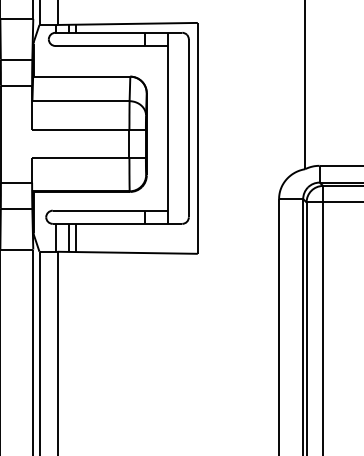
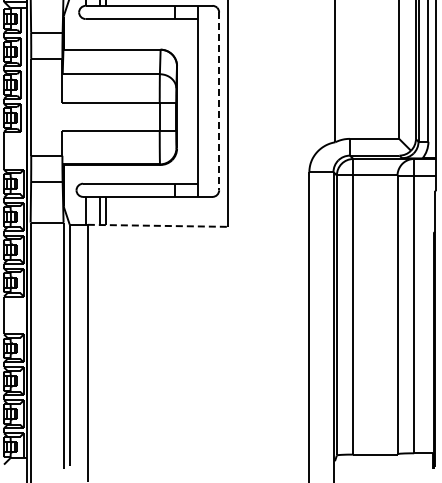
line: (189, 128) -> (219, 101), solid -> dashed
line: (128, 252) -> (158, 225), solid -> dashed

